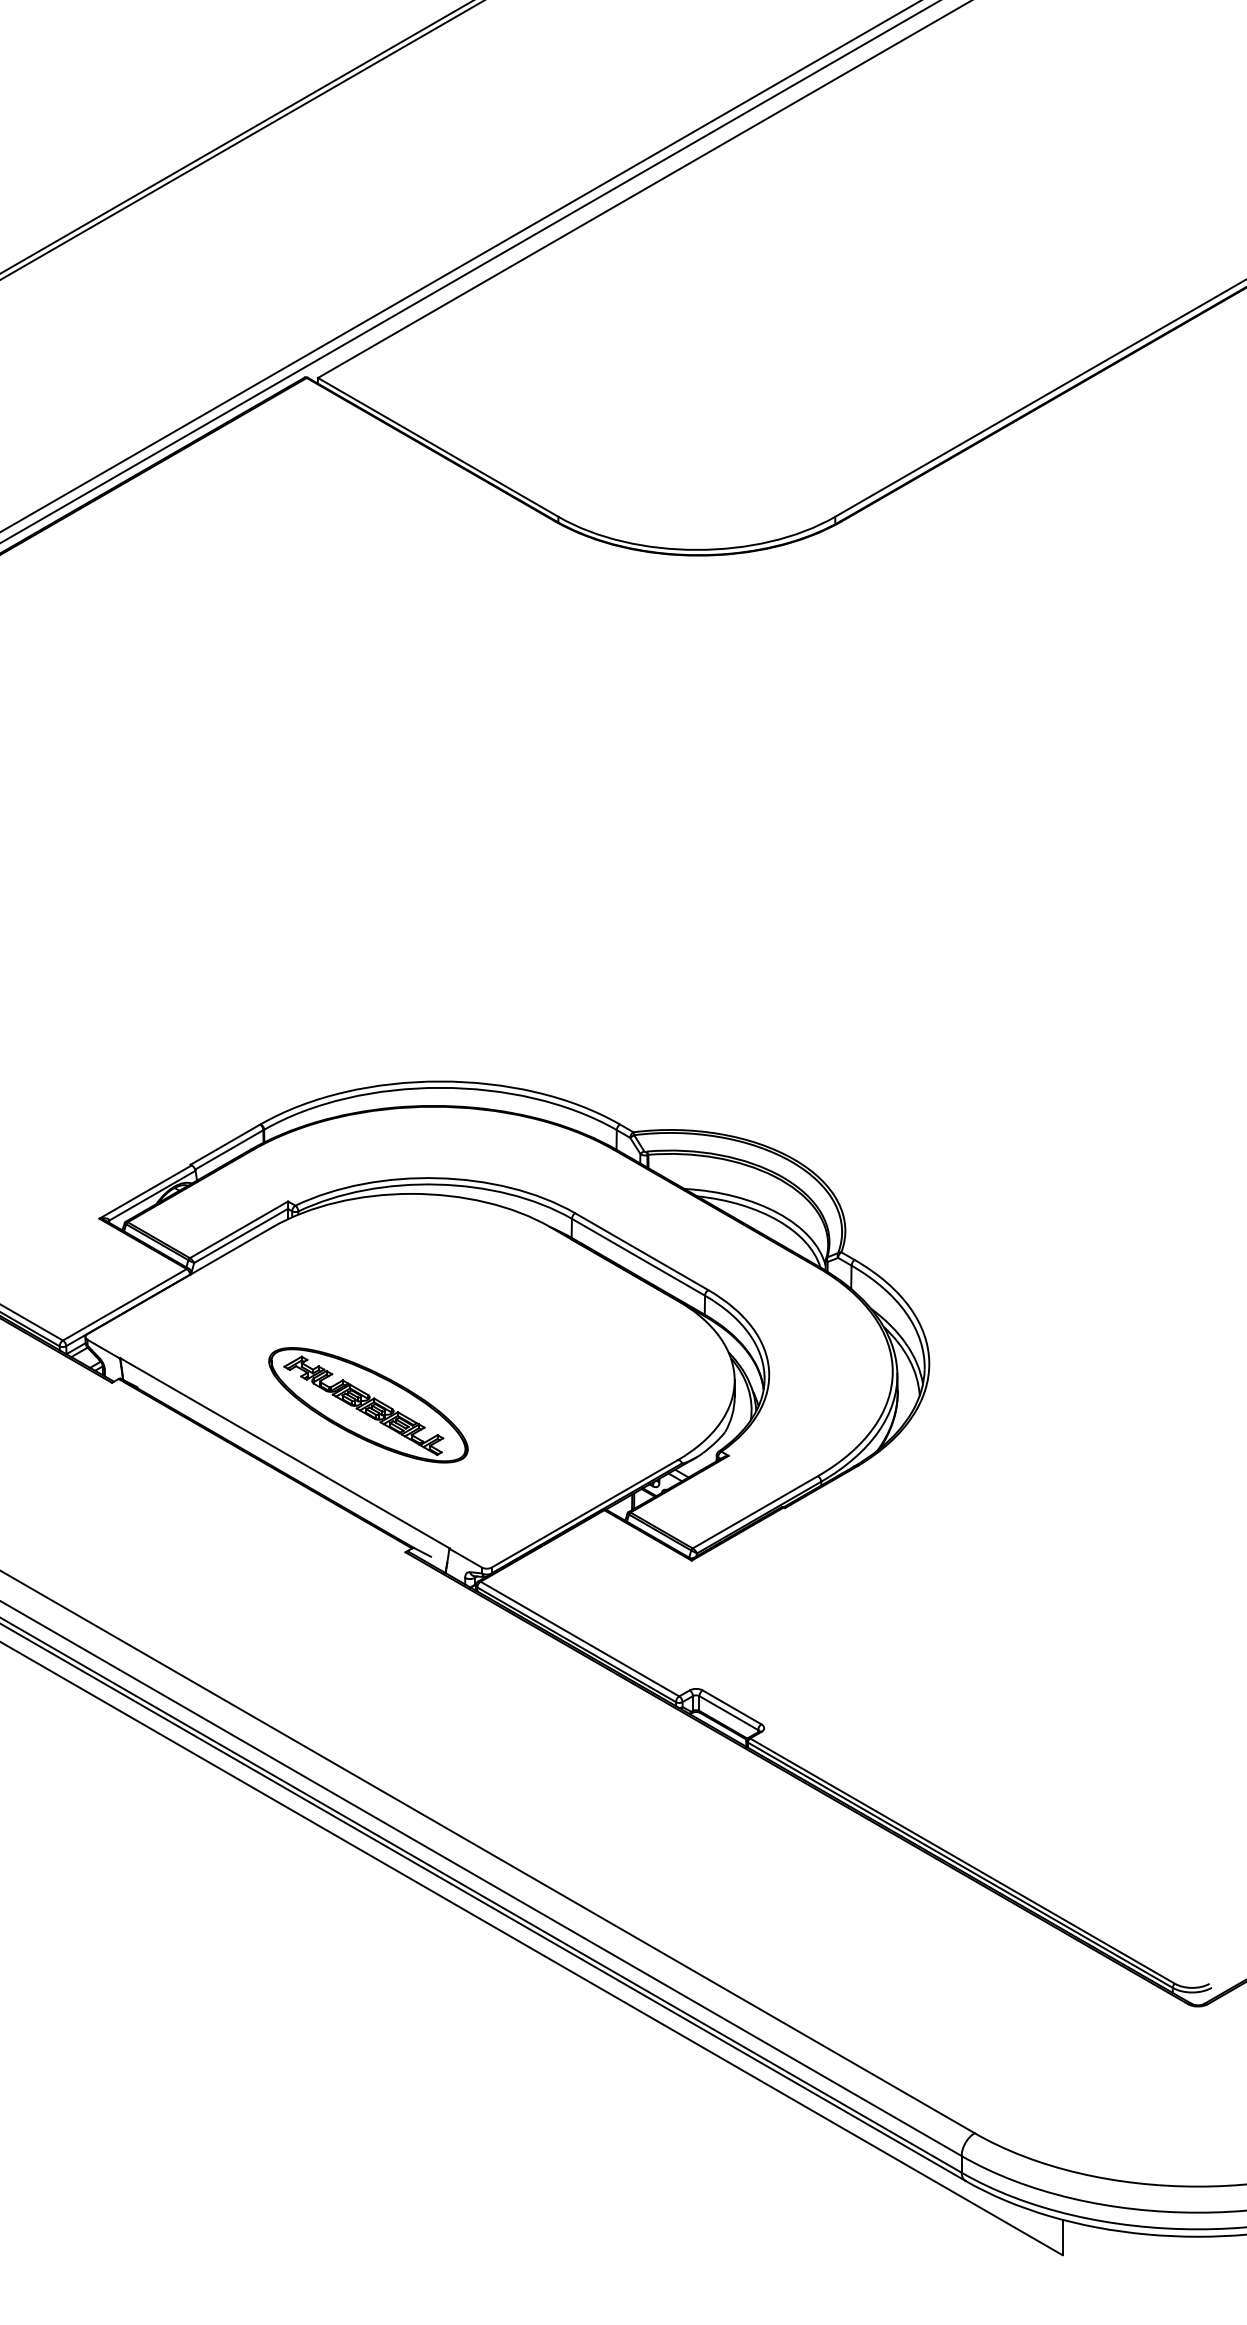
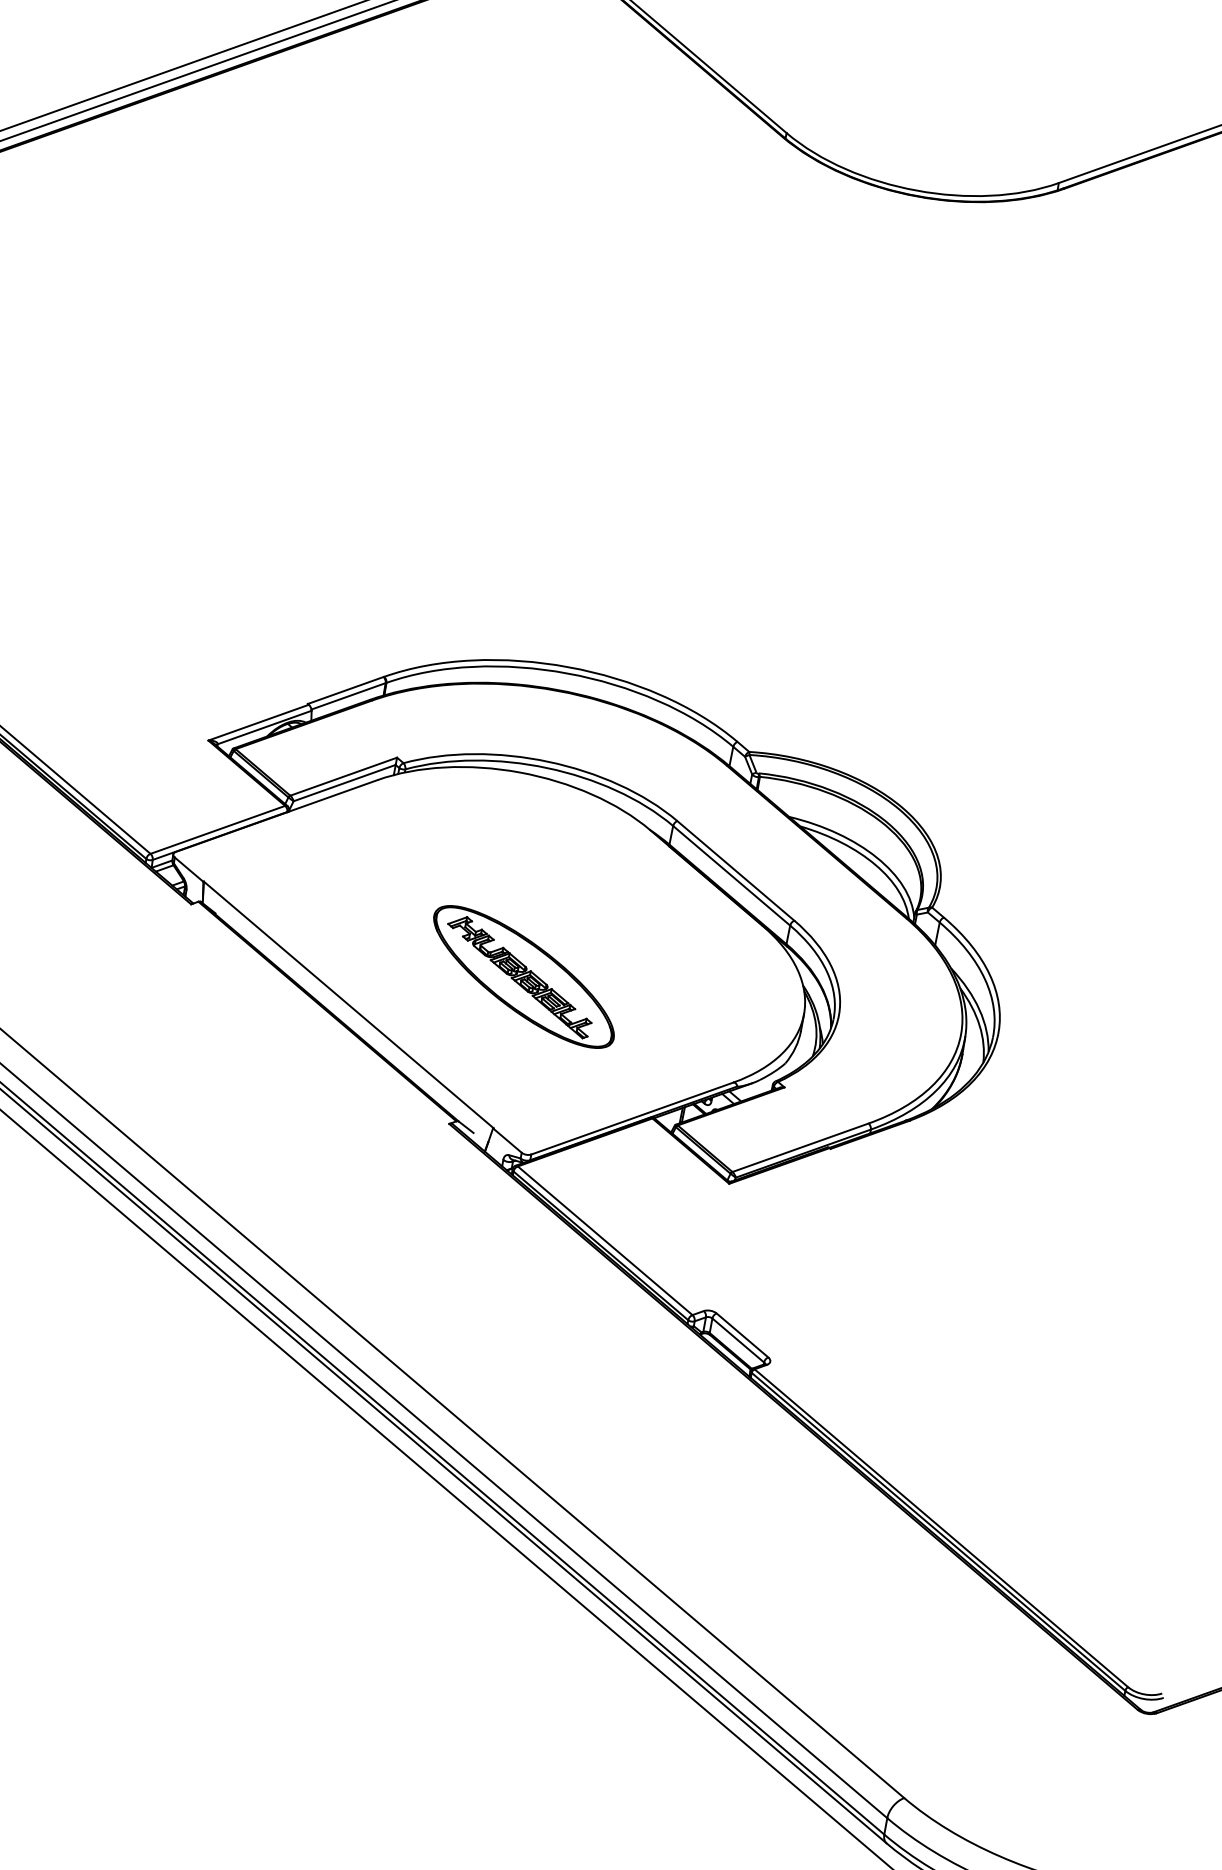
part: (368, 1405) -> (523, 977), moved

